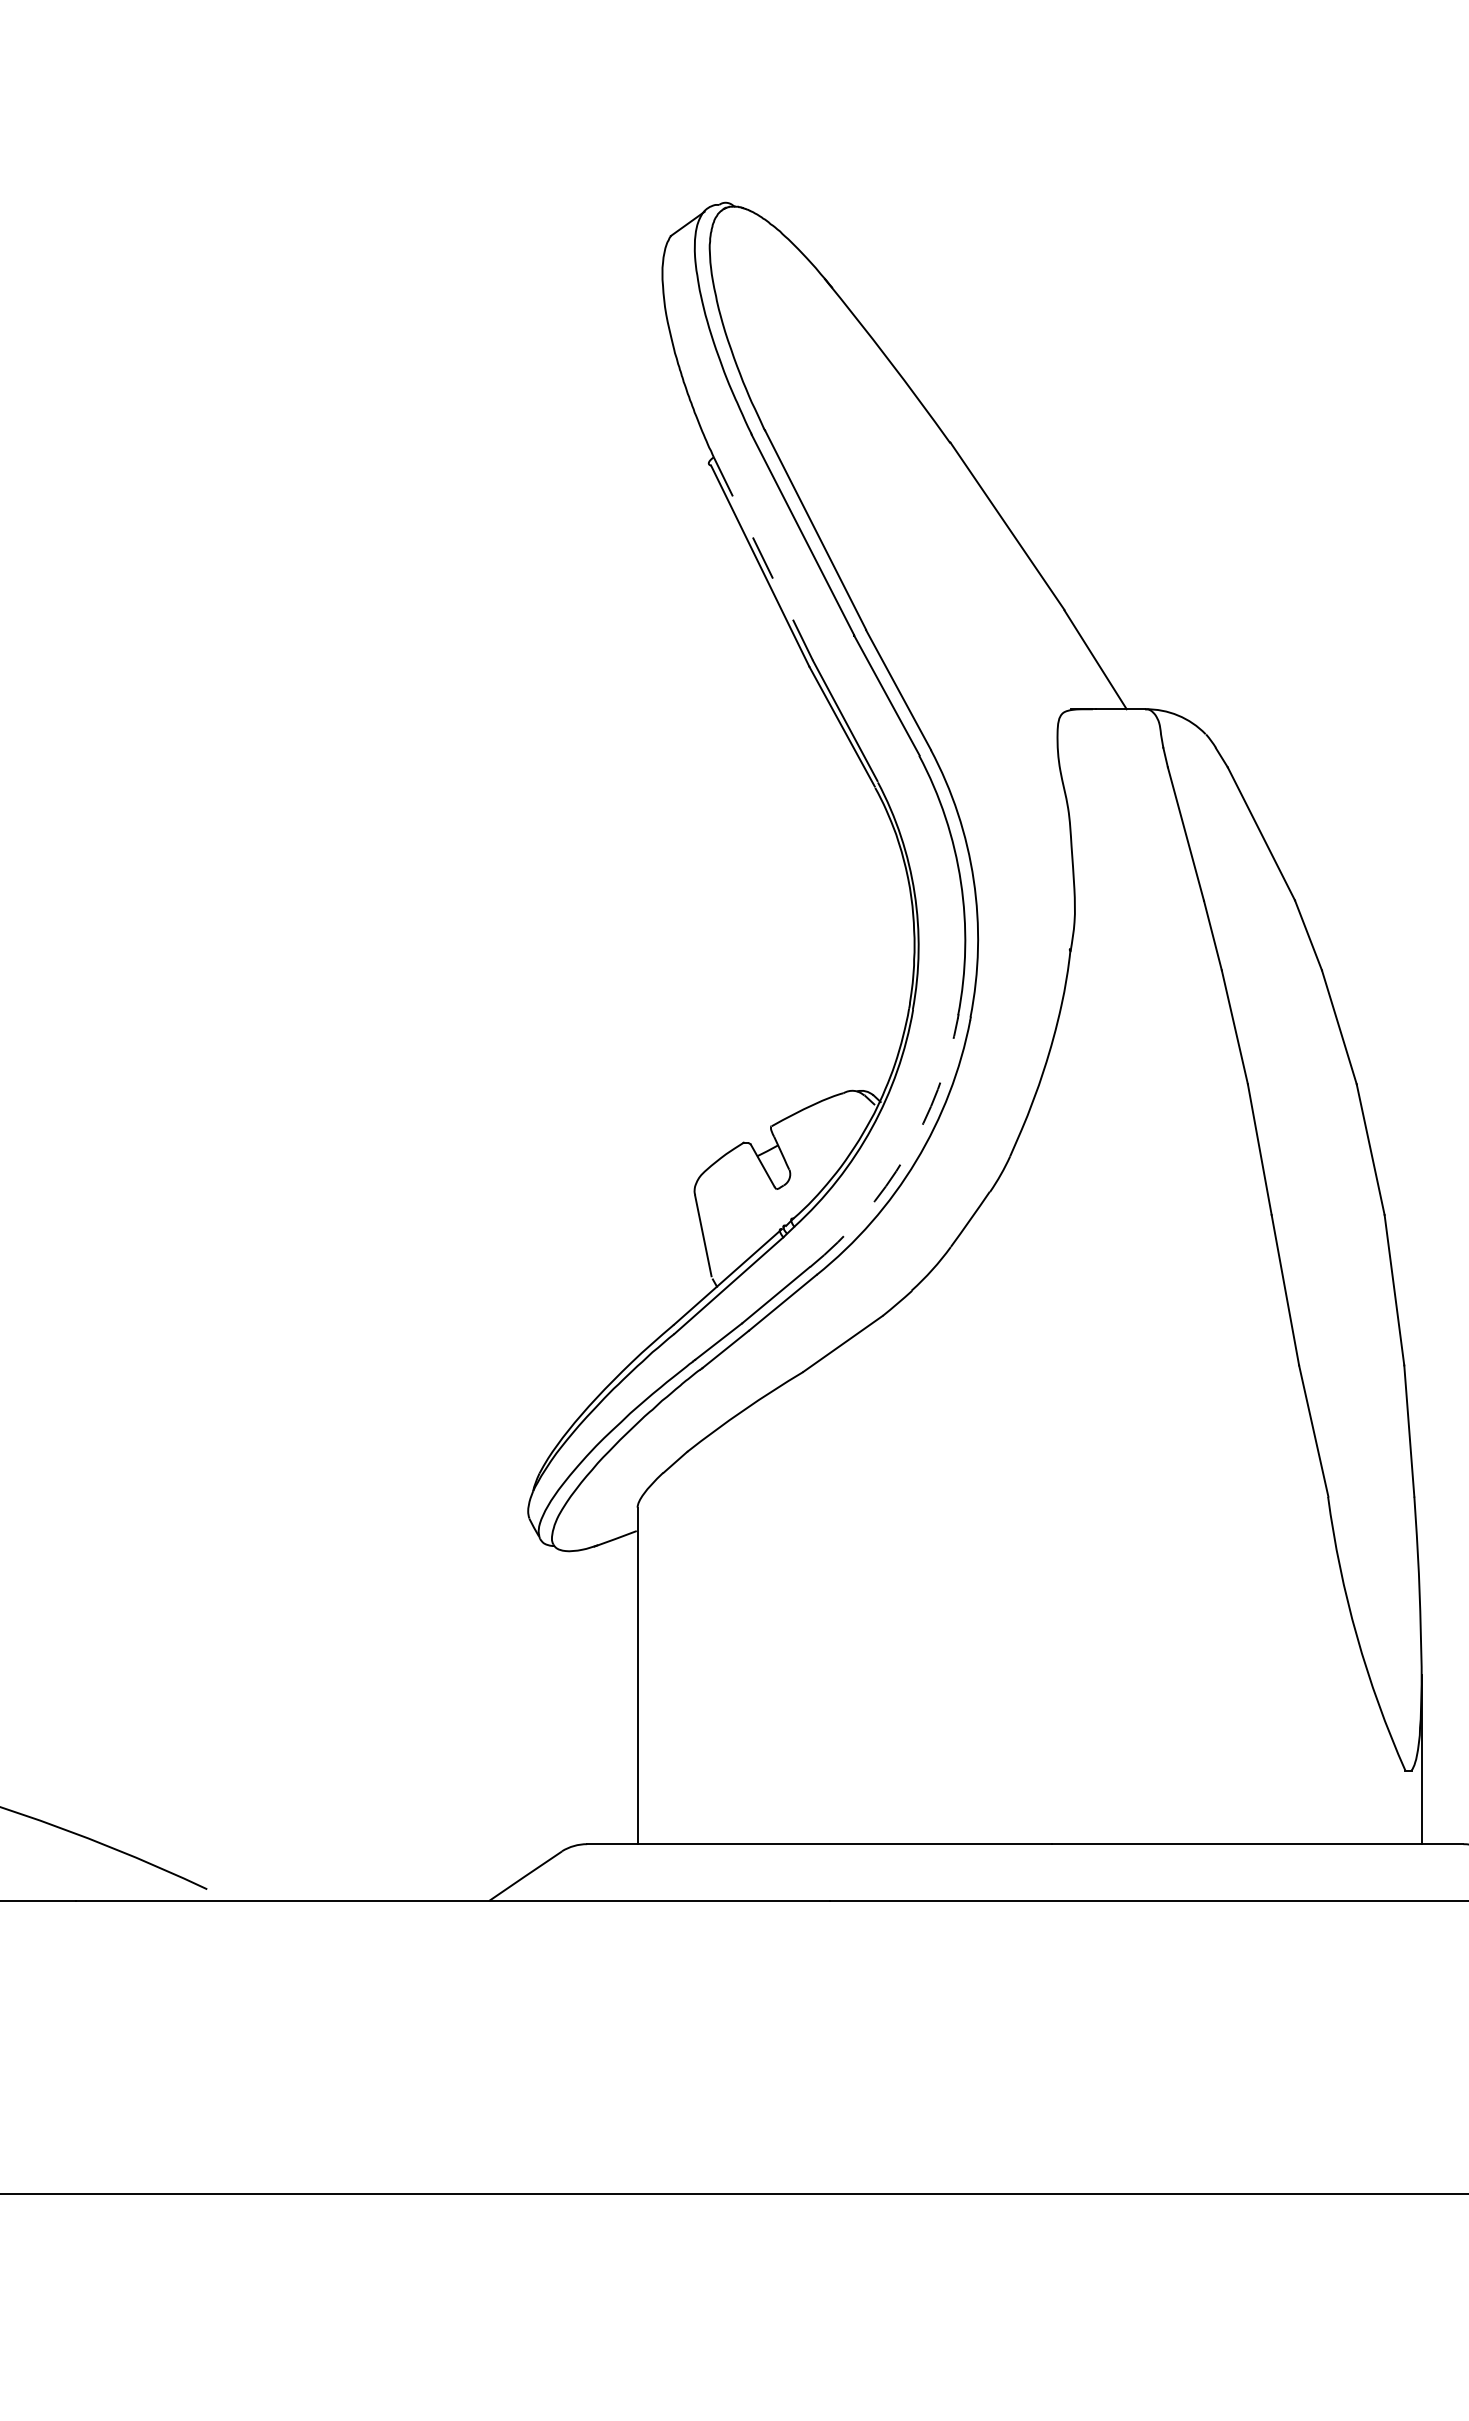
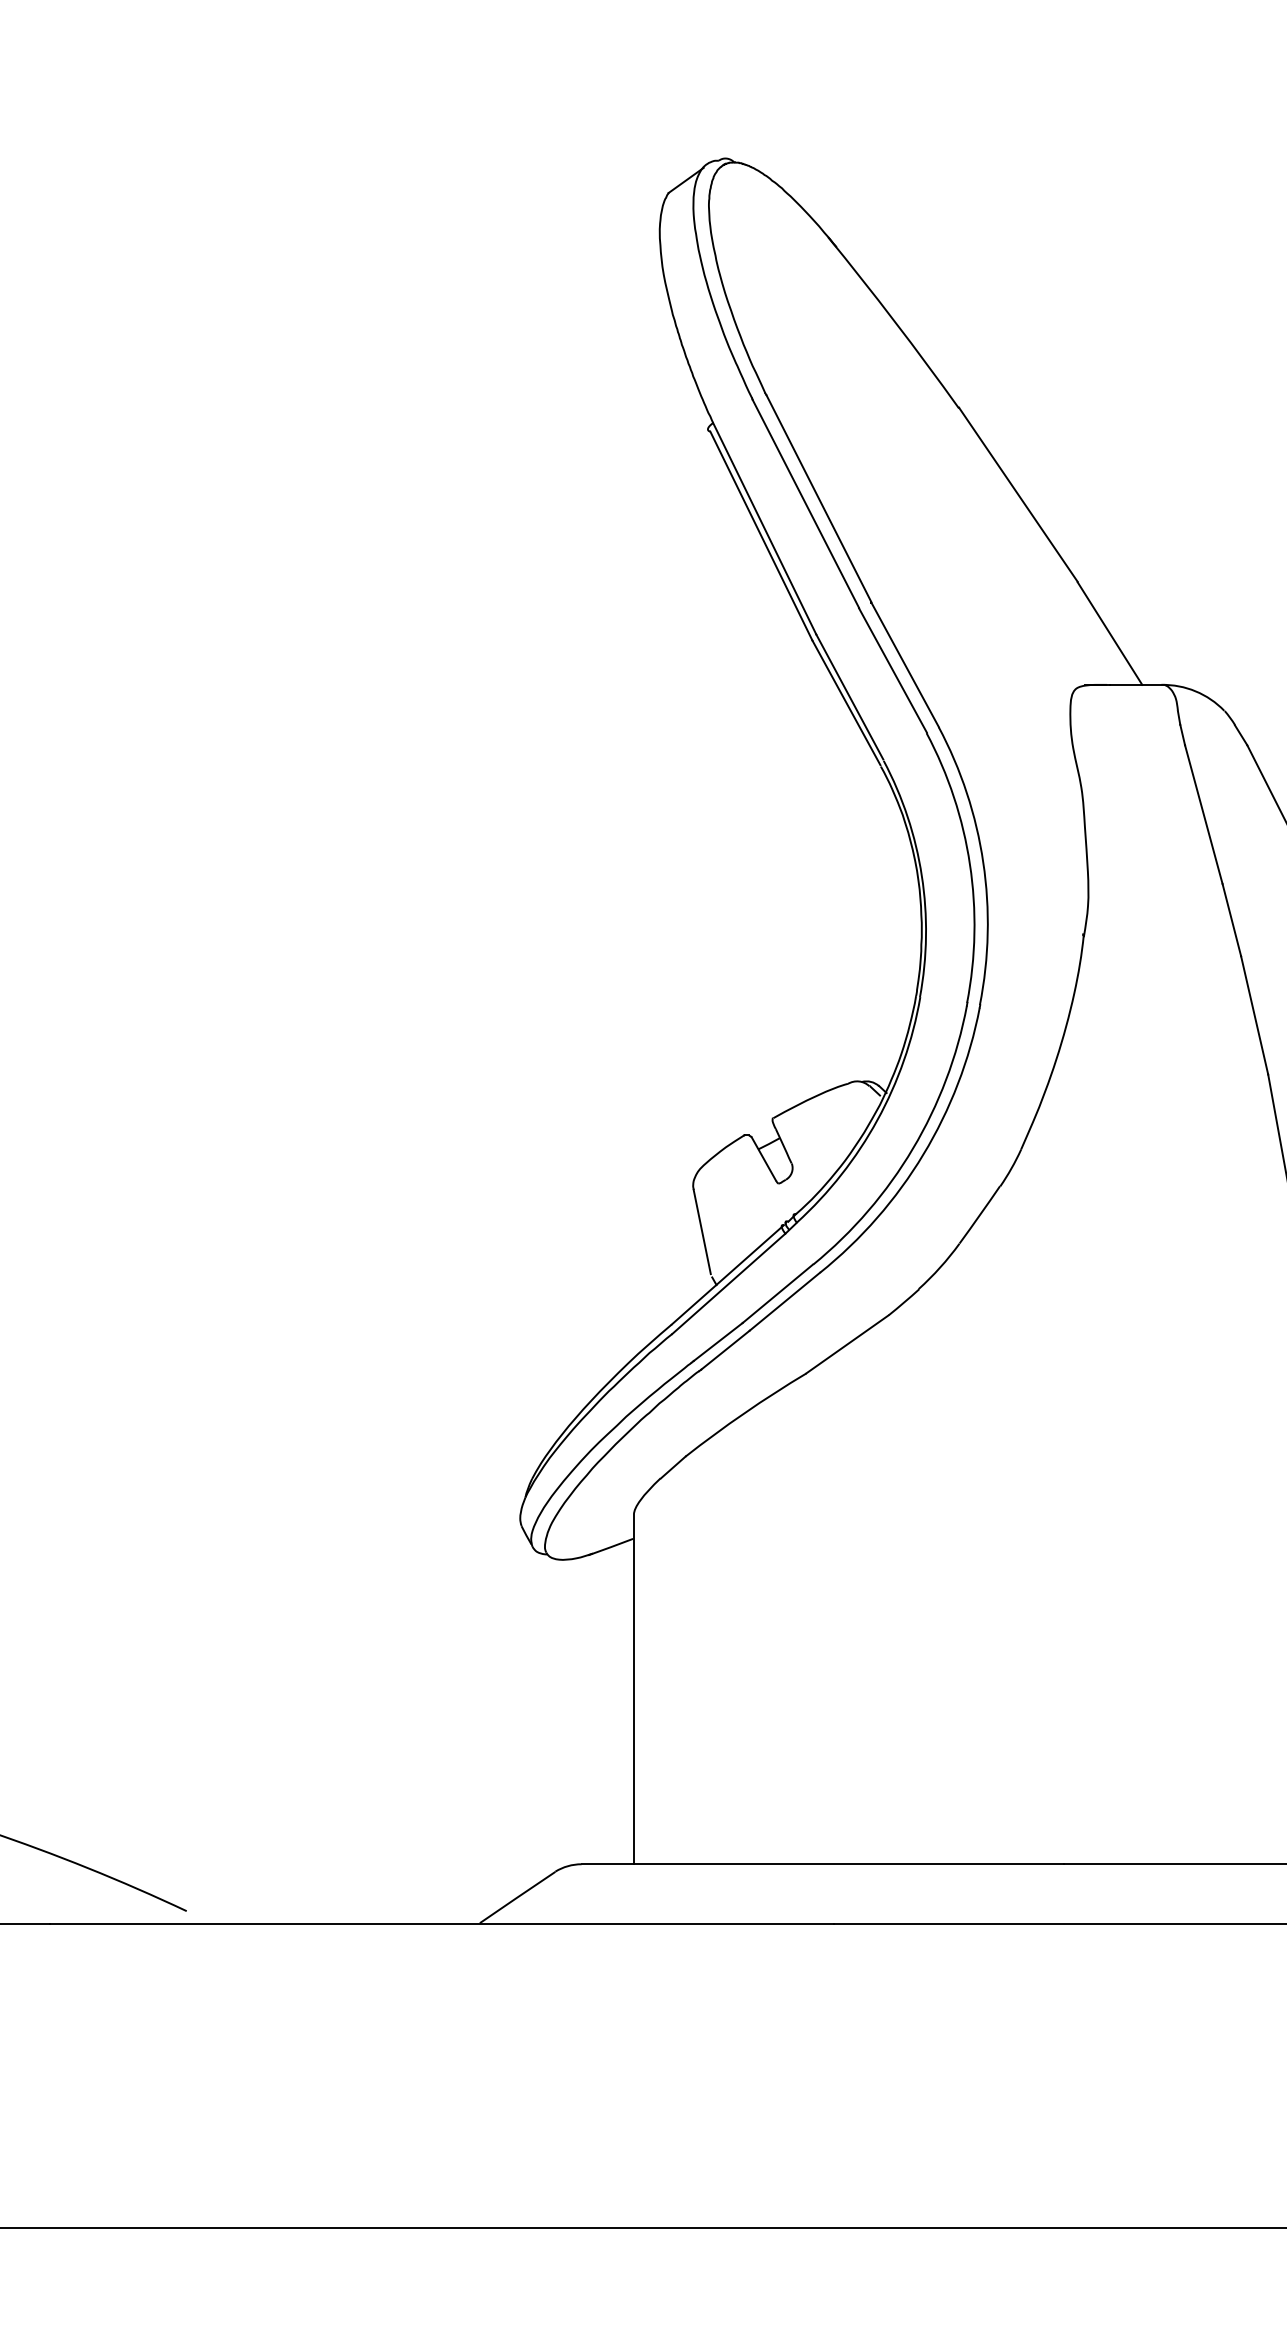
line: (763, 558) -> (764, 528), dashed -> solid
arc: (906, 1155) -> (913, 1148), dashed -> solid

